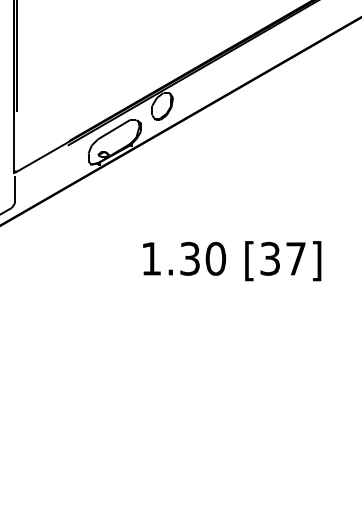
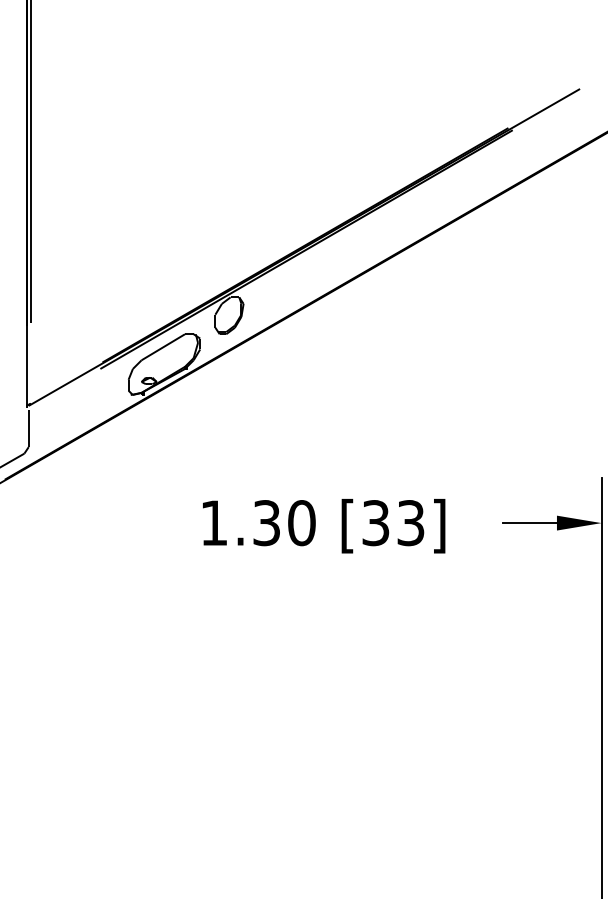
text: (295, 259) -> (410, 523), [37] -> [33]

